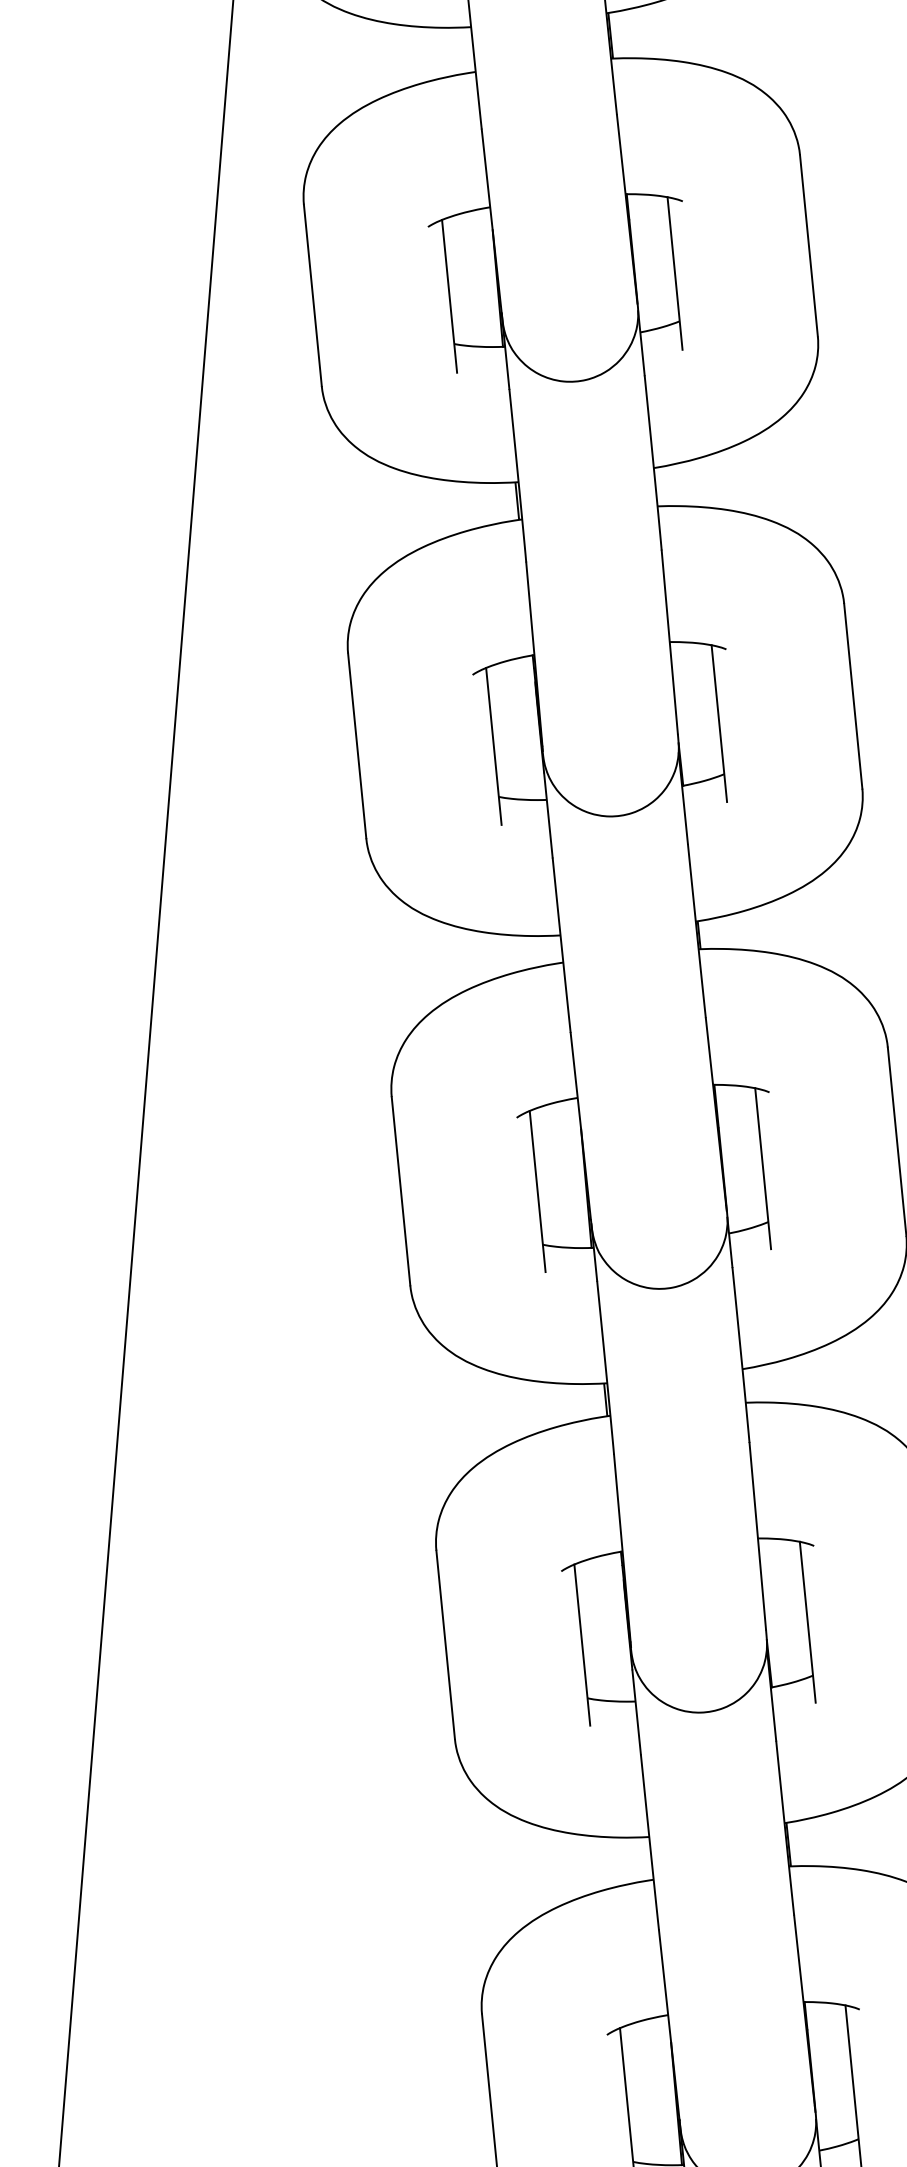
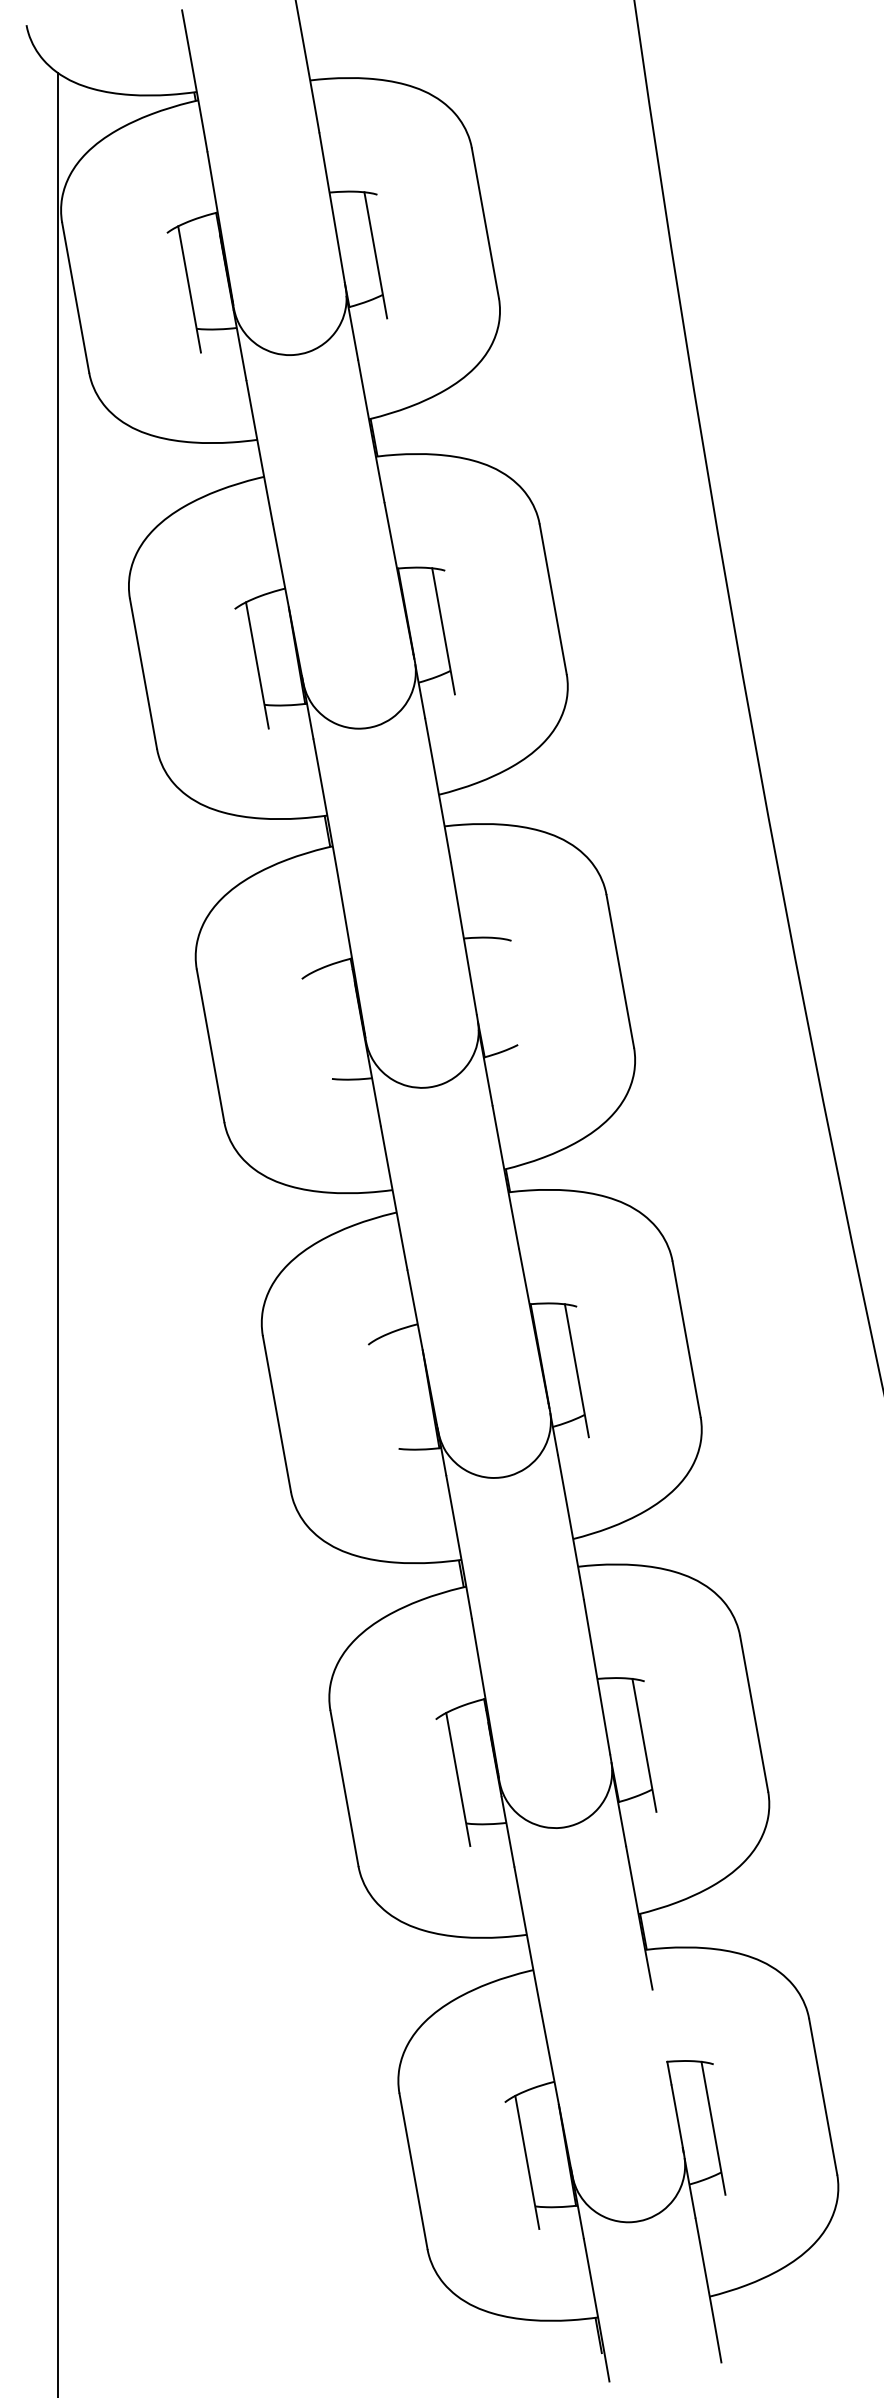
line: (719, 722) -> (510, 1002), removed
line: (493, 746) -> (324, 1037), removed
line: (537, 1191) -> (390, 1404), removed
line: (804, 2010) -> (667, 2068), removed

